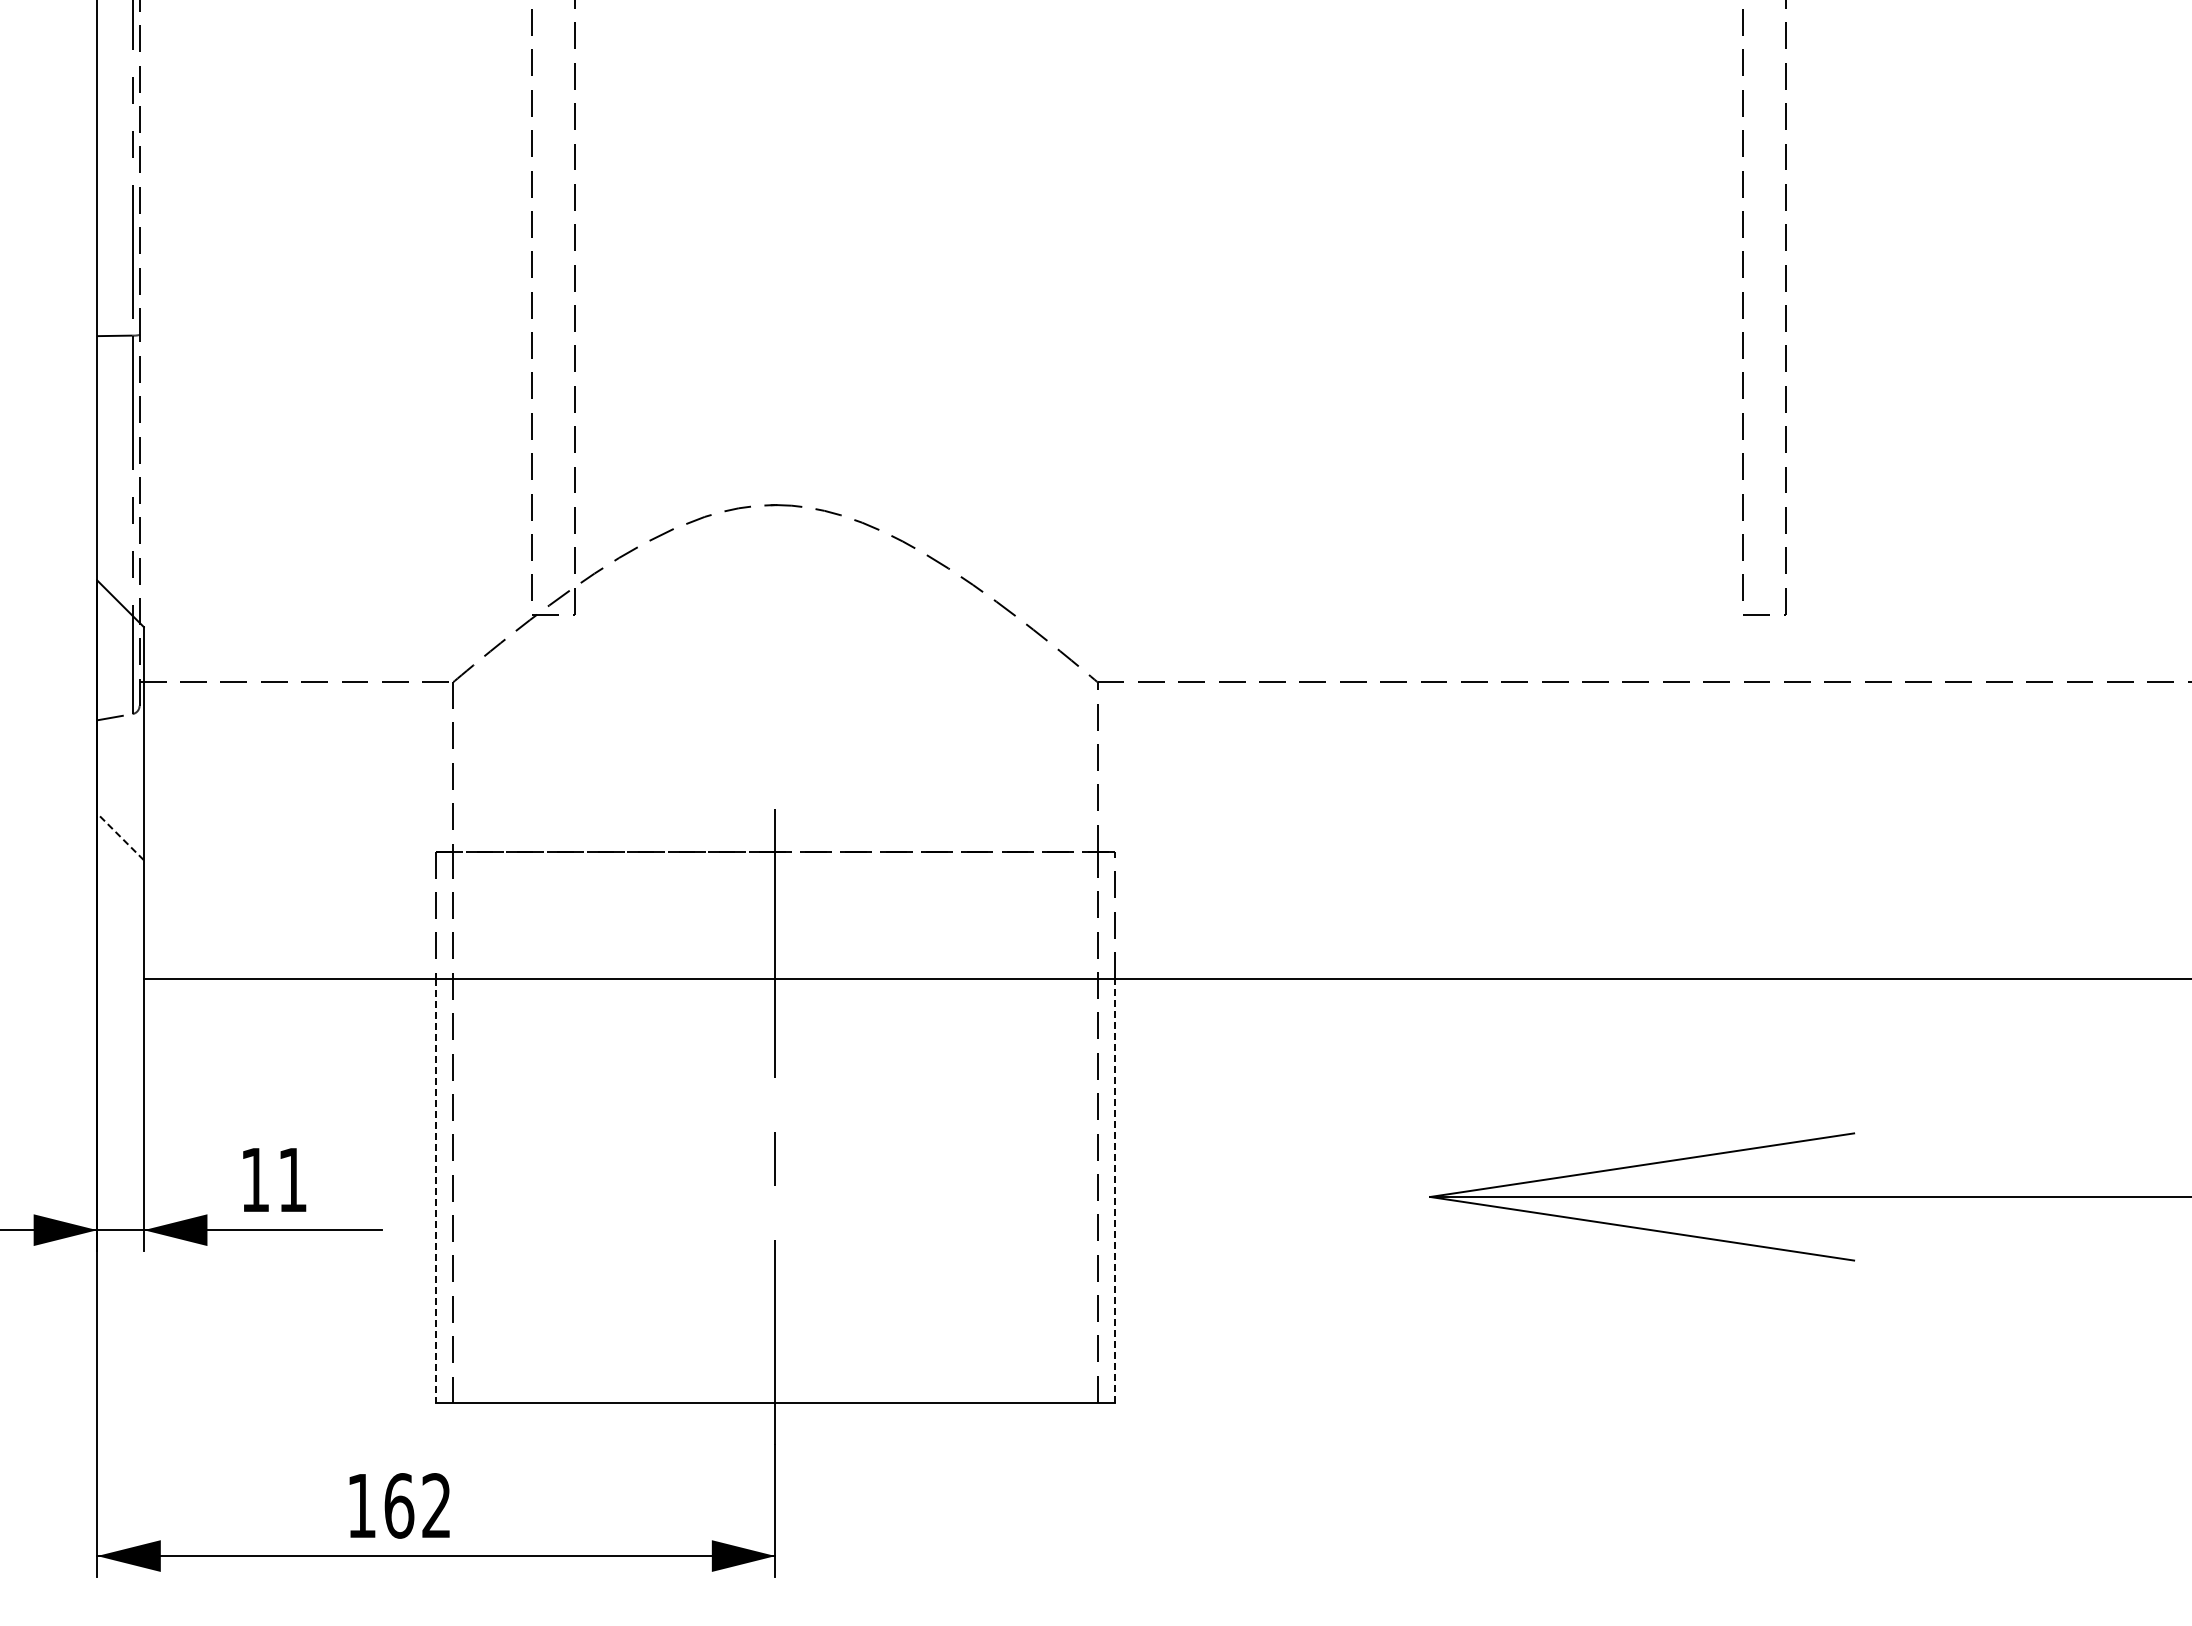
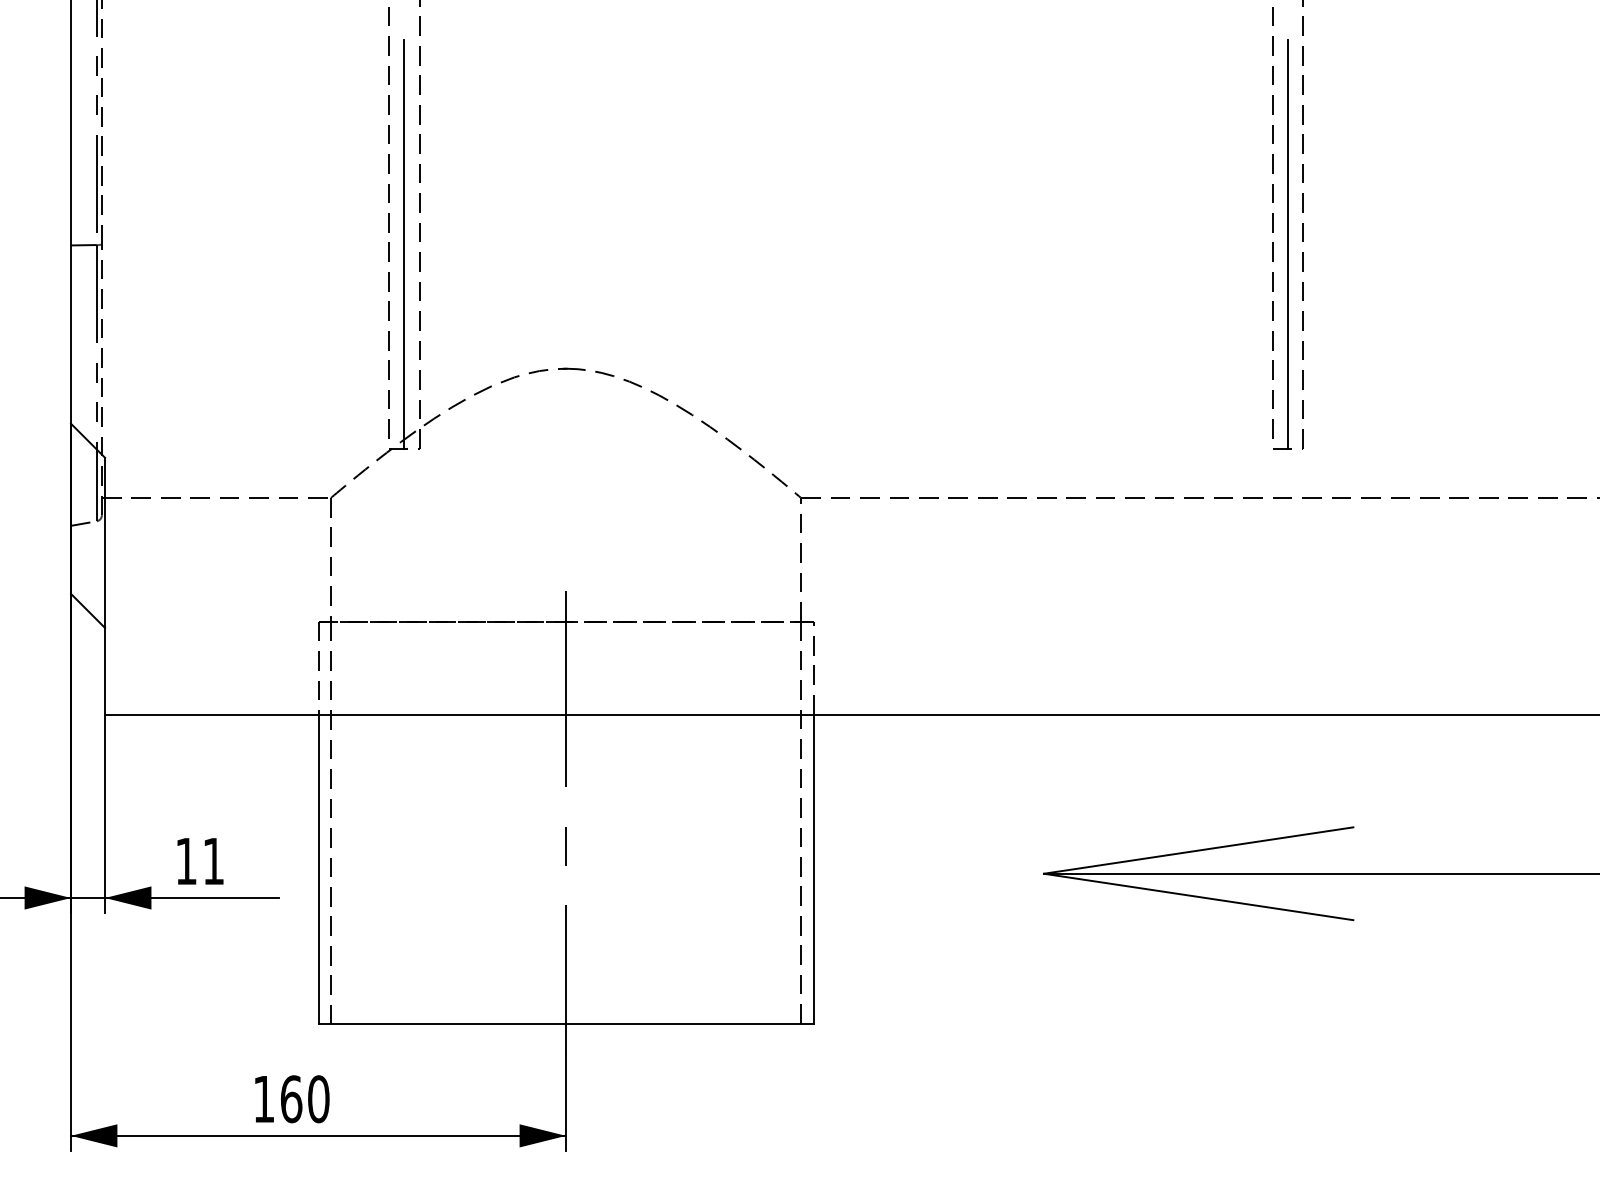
line: (553, 334) -> (404, 244), added
line: (1764, 334) -> (1287, 244), added
line: (120, 836) -> (87, 610), dashed -> solid
line: (436, 1190) -> (318, 869), dashed -> solid
line: (1114, 1190) -> (813, 869), dashed -> solid
text: (436, 1505) -> (318, 1098), 162 -> 160

